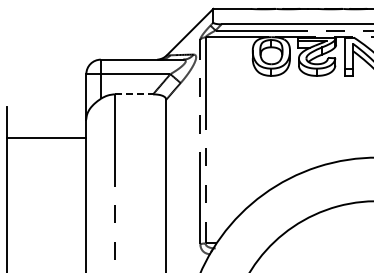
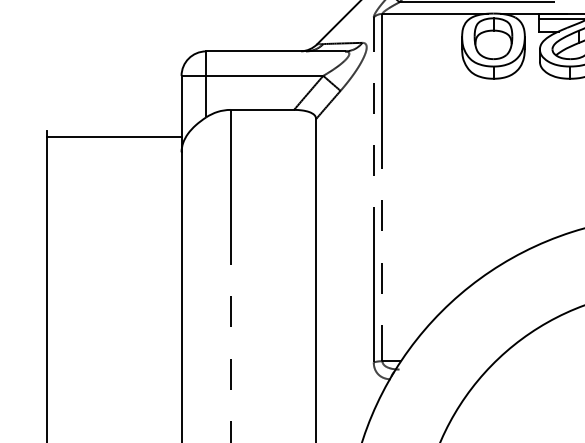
line: (134, 94) -> (262, 110), dashed -> solid
line: (46, 138) -> (114, 137), moved

